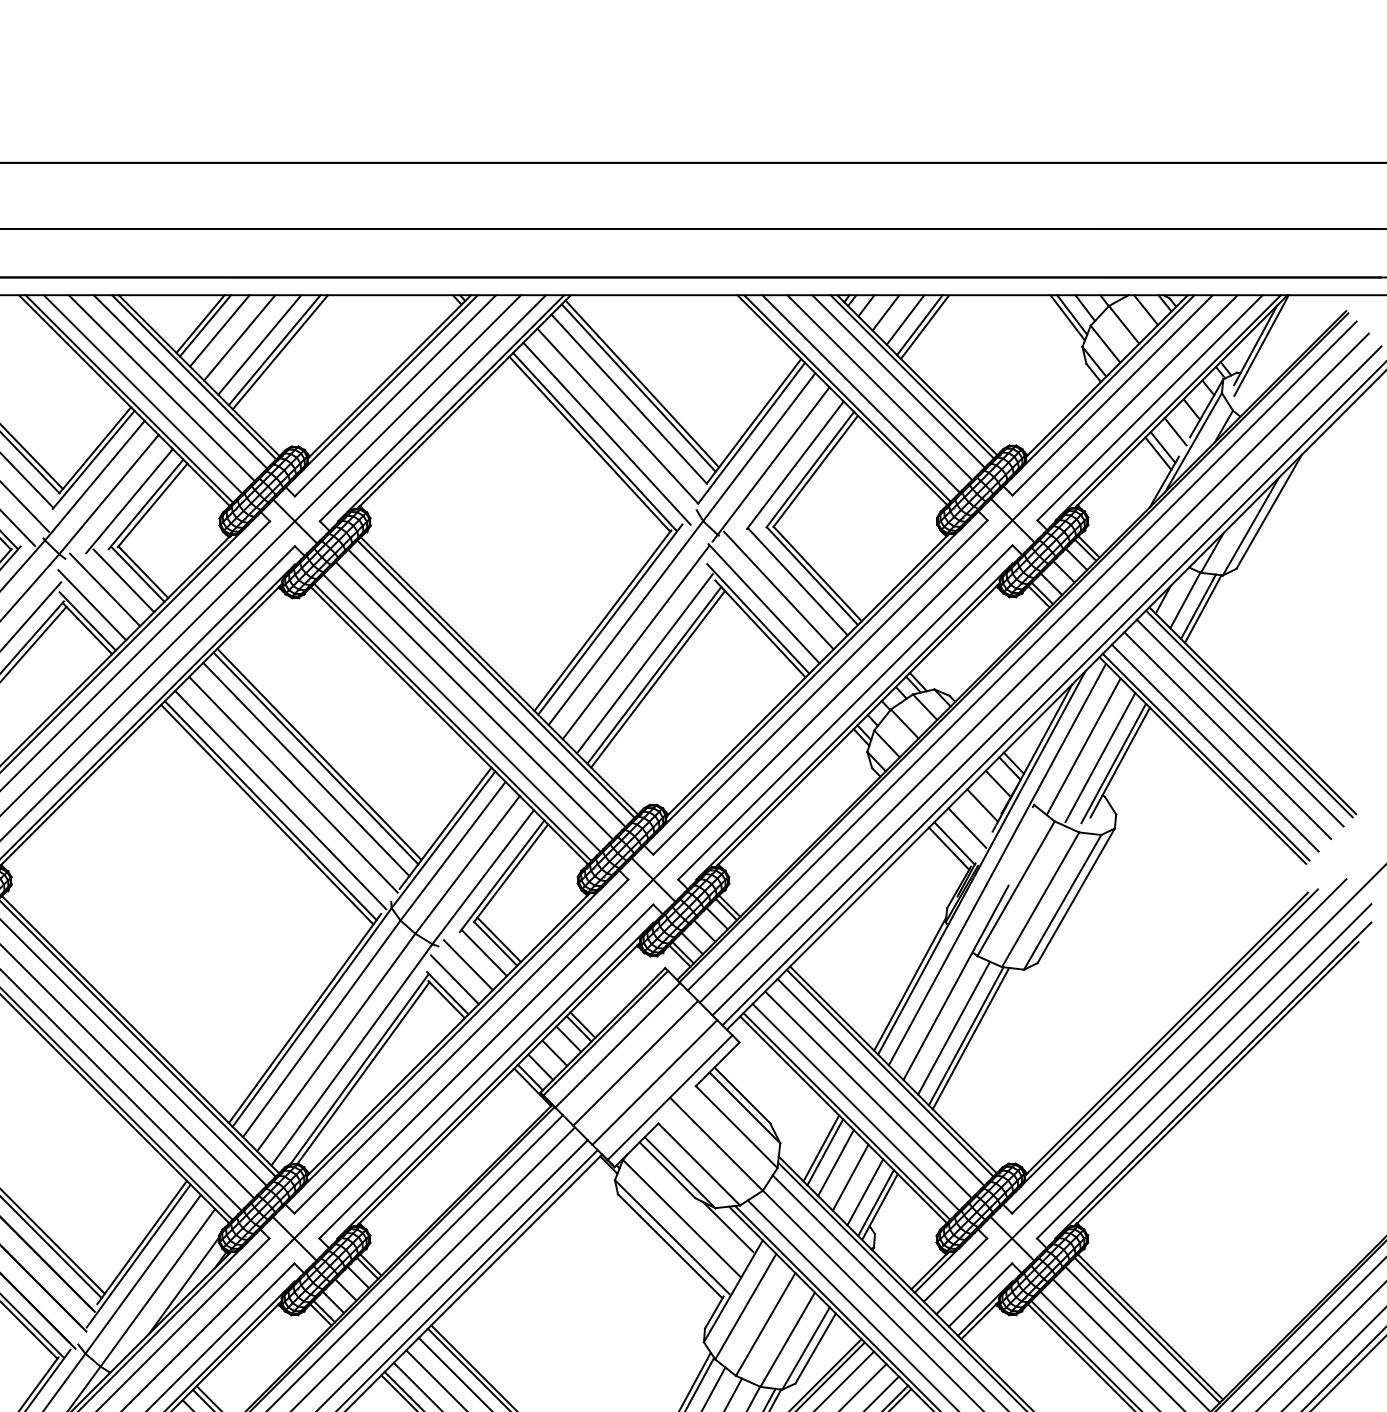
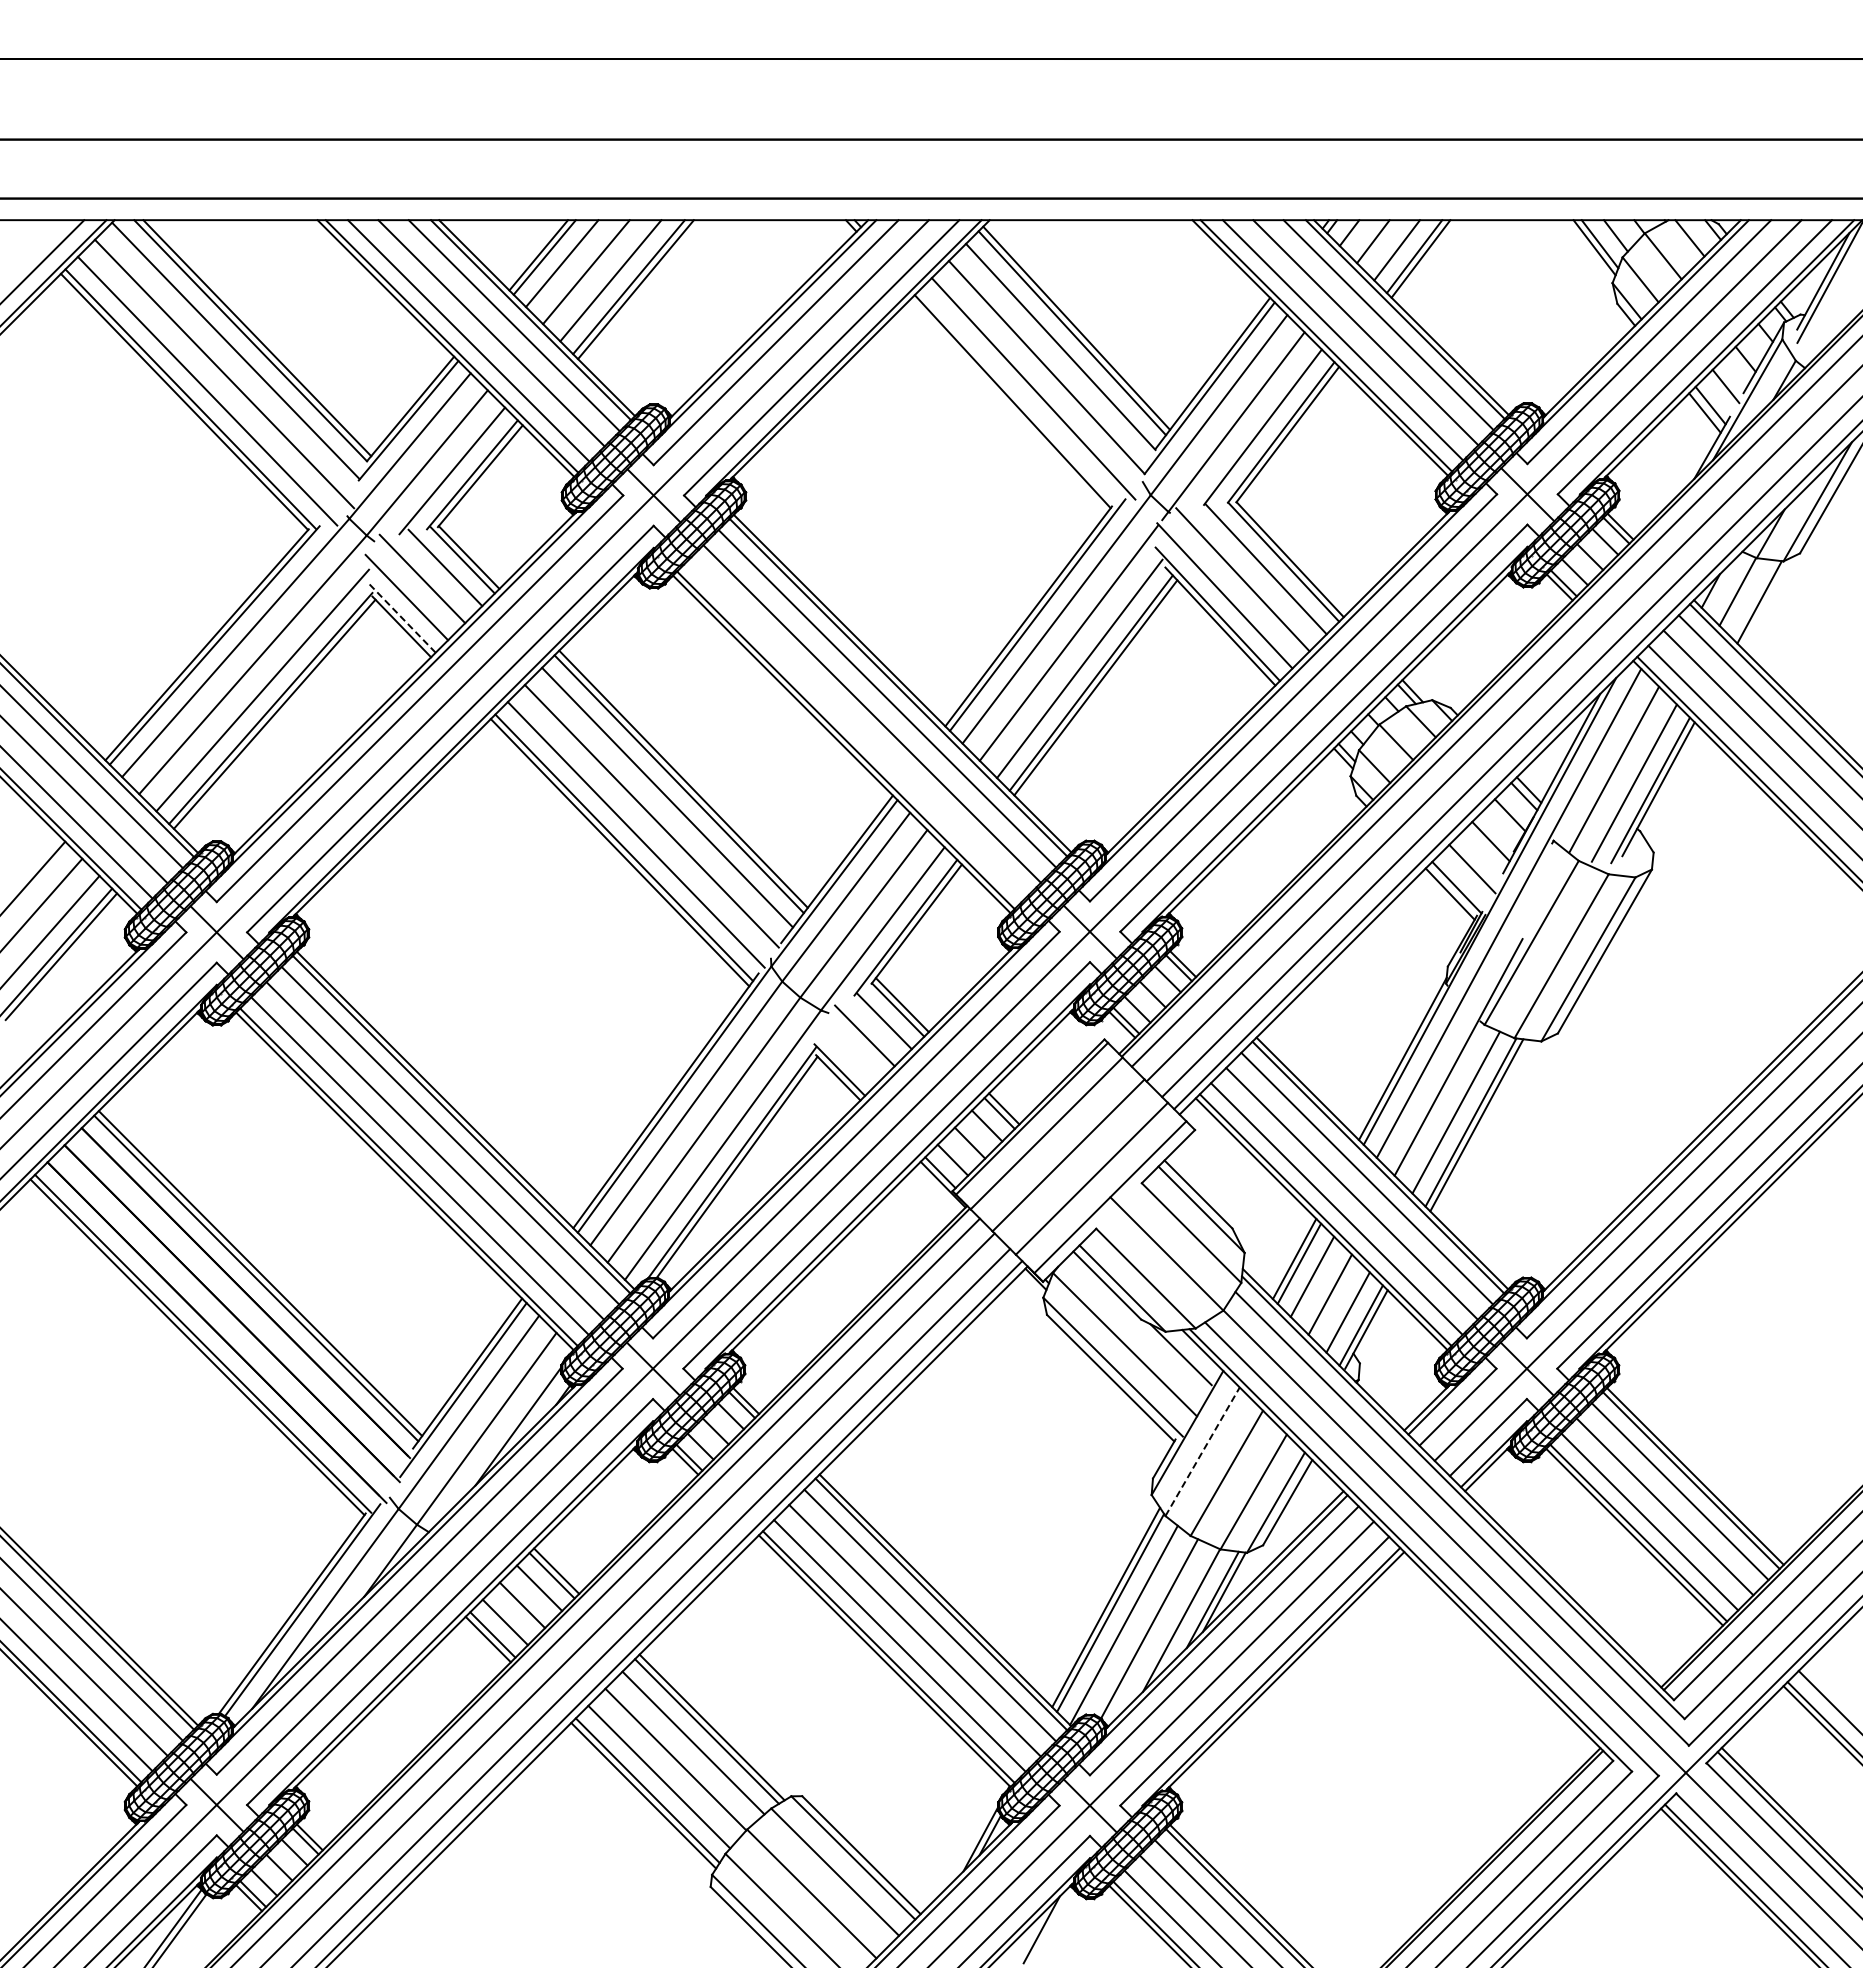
line: (594, 441) -> (1018, 398), removed
line: (1198, 606) -> (1753, 599), removed
line: (87, 620) -> (401, 616), solid -> dashed
line: (461, 713) -> (856, 729), removed
line: (454, 979) -> (848, 1053), removed
line: (745, 1306) -> (1202, 1451), solid -> dashed

